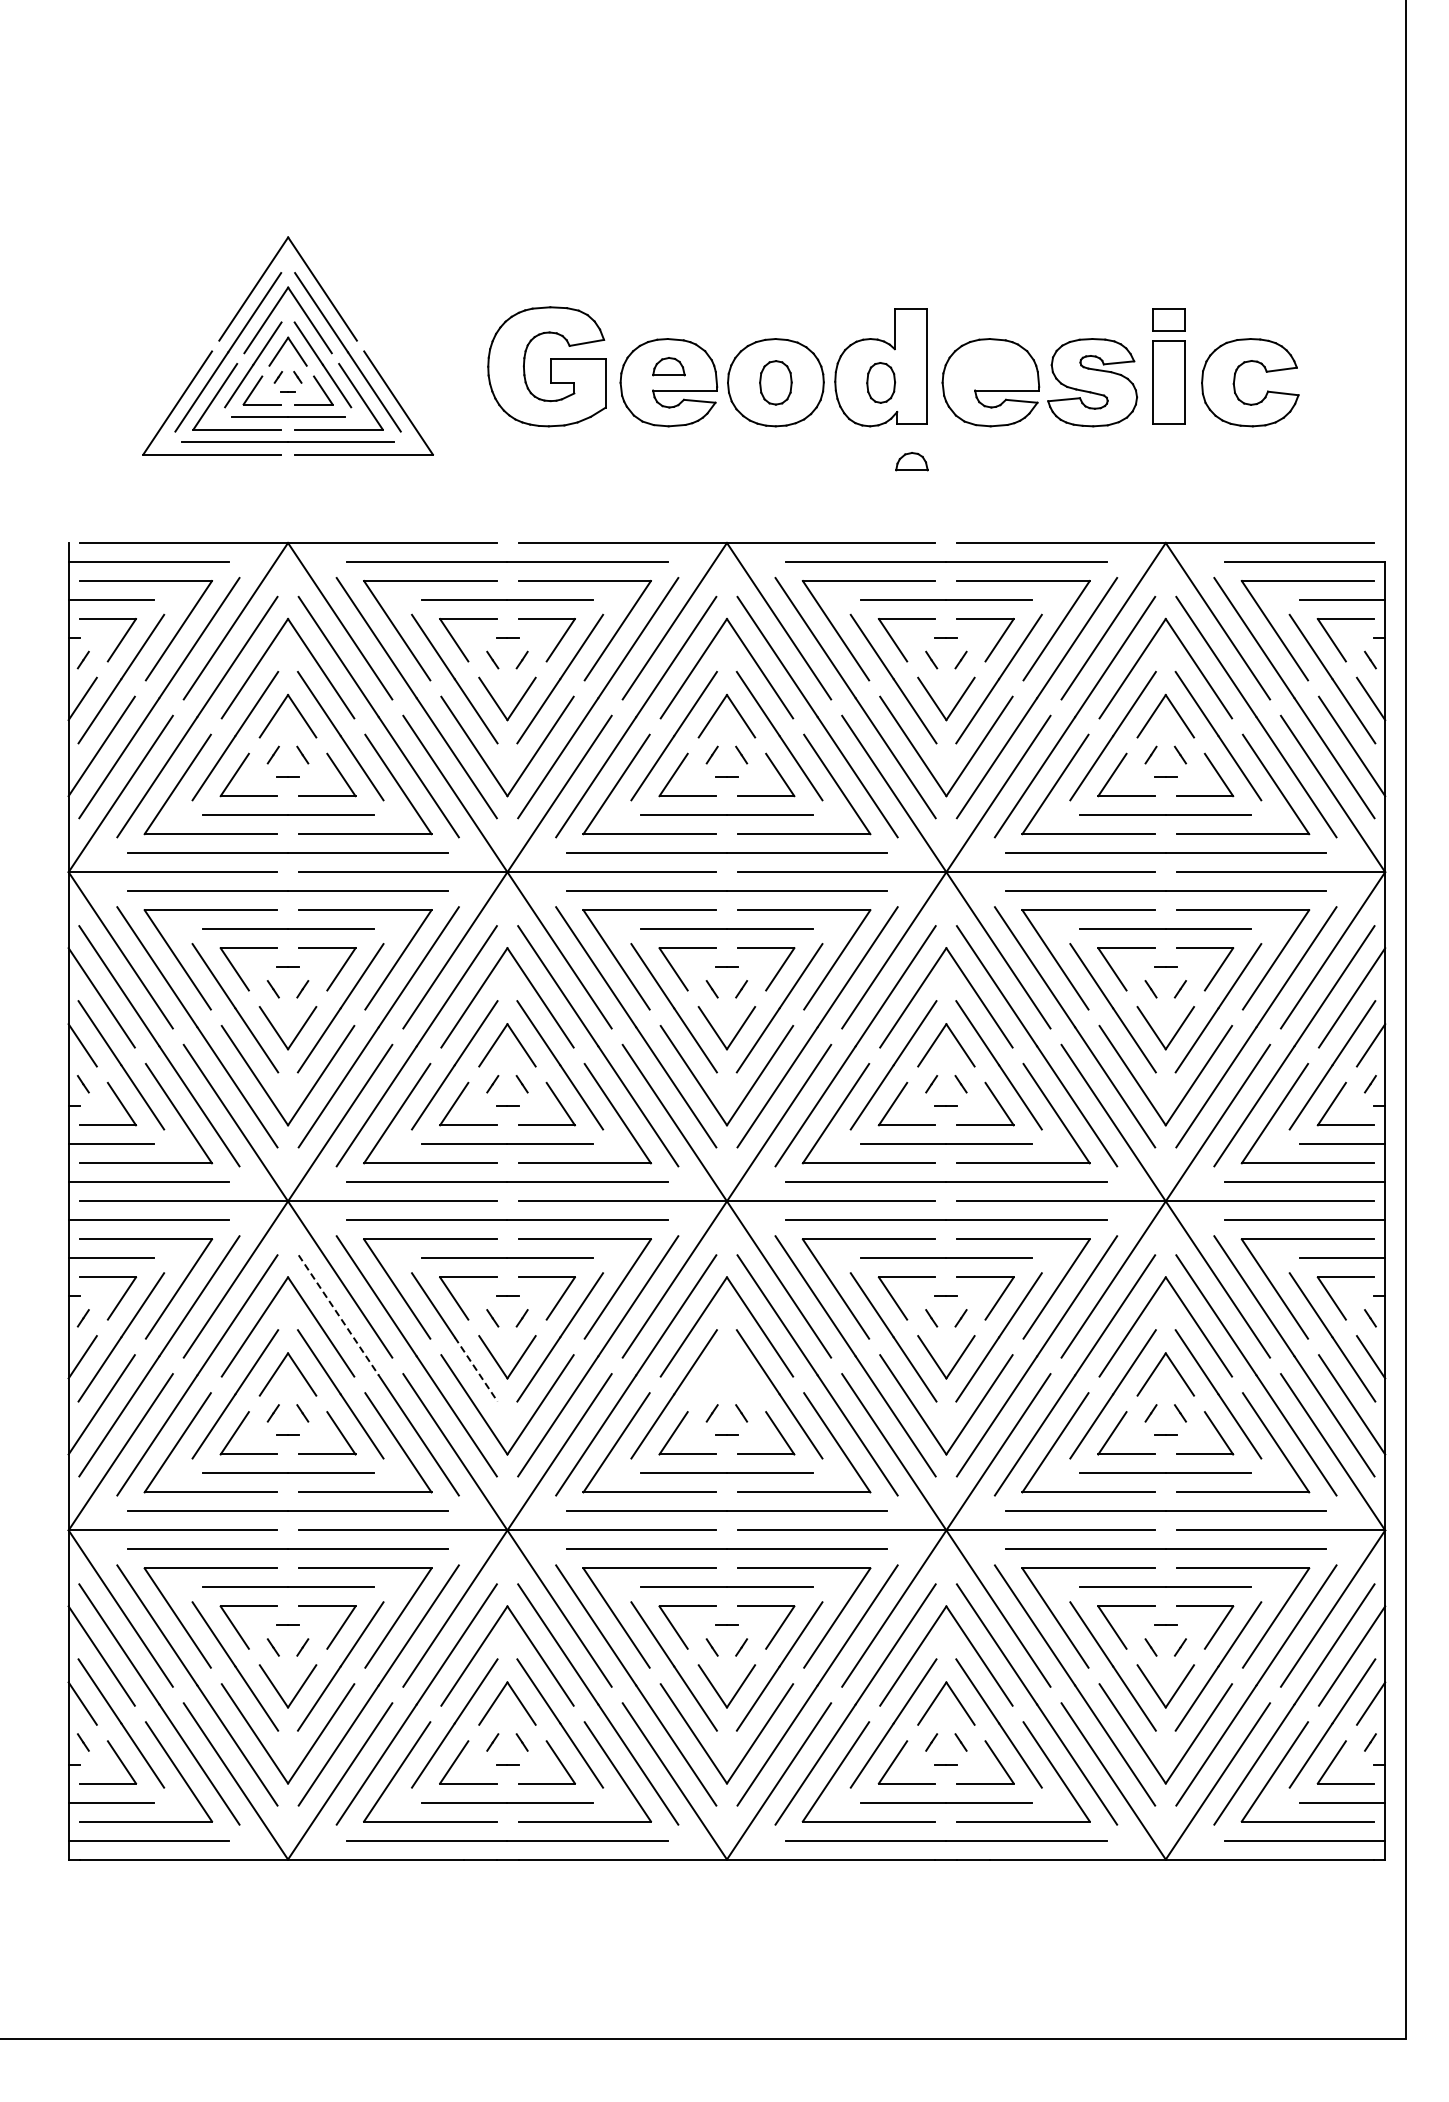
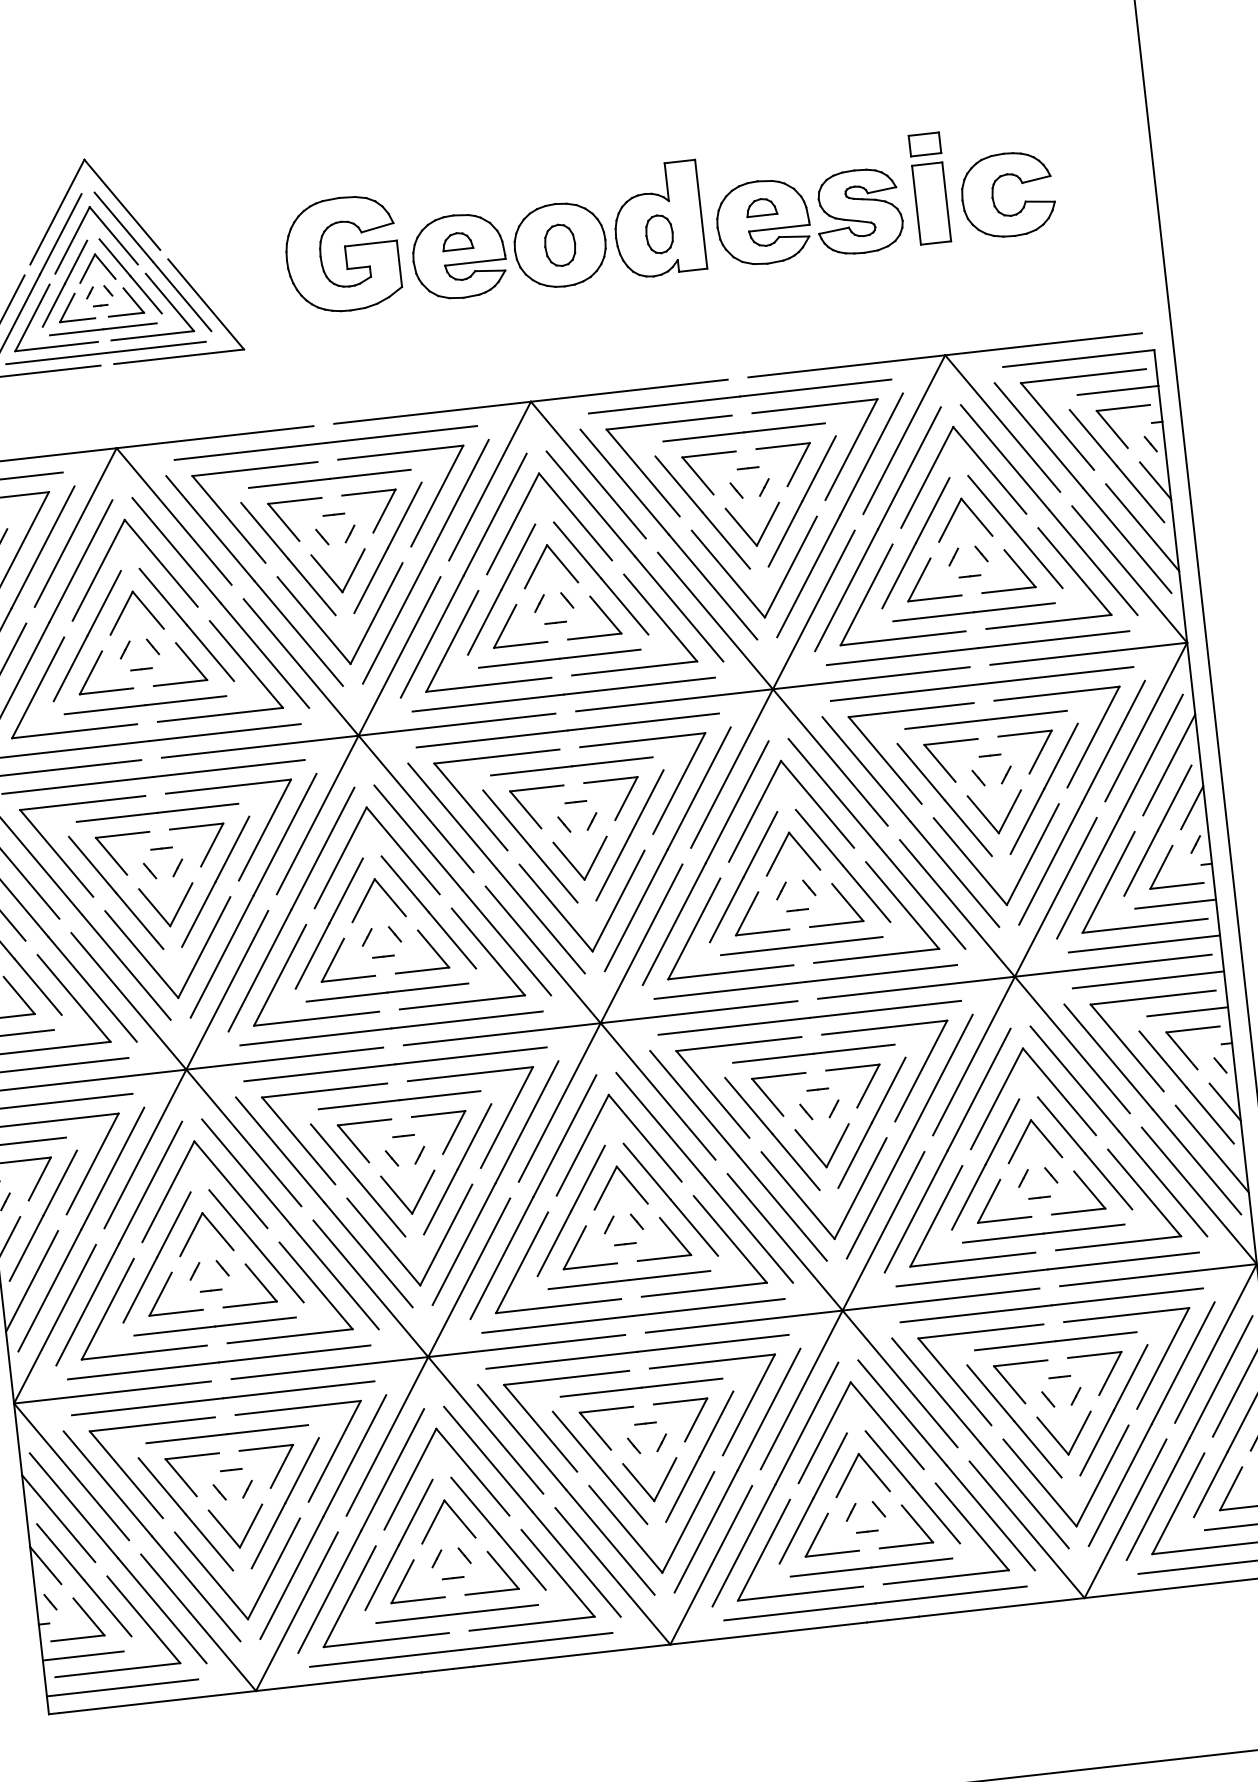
part: (911, 461) -> (761, 207), moved
line: (339, 1315) -> (247, 1172), dashed -> solid
line: (476, 1369) -> (382, 1208), dashed -> solid
part: (717, 1369) -> (609, 1182), added

